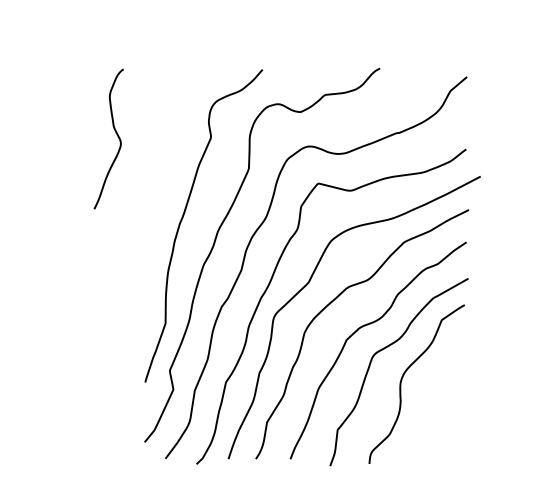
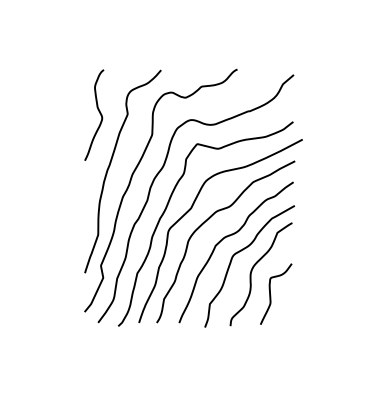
curve: (115, 133) -> (98, 111), moved
curve: (432, 416) -> (271, 295), added

